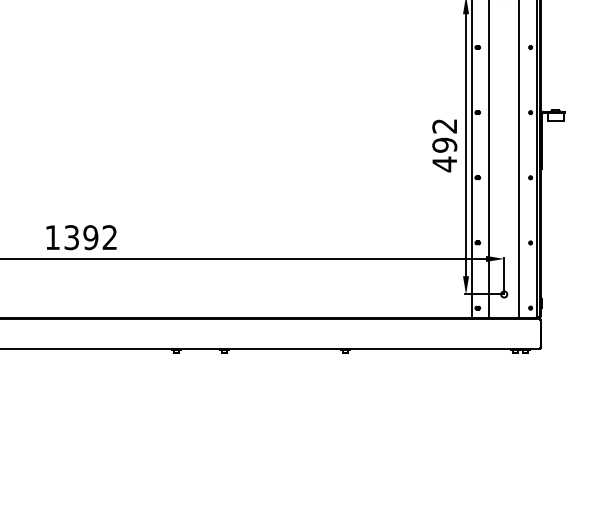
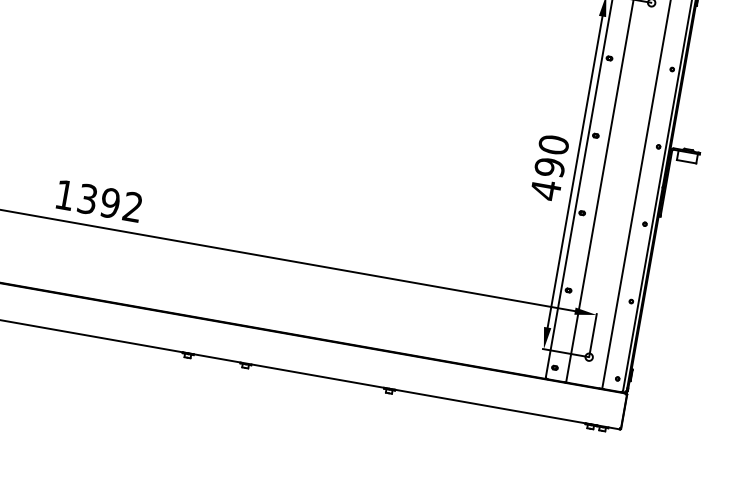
text: (444, 125) -> (553, 144), 492 -> 490

